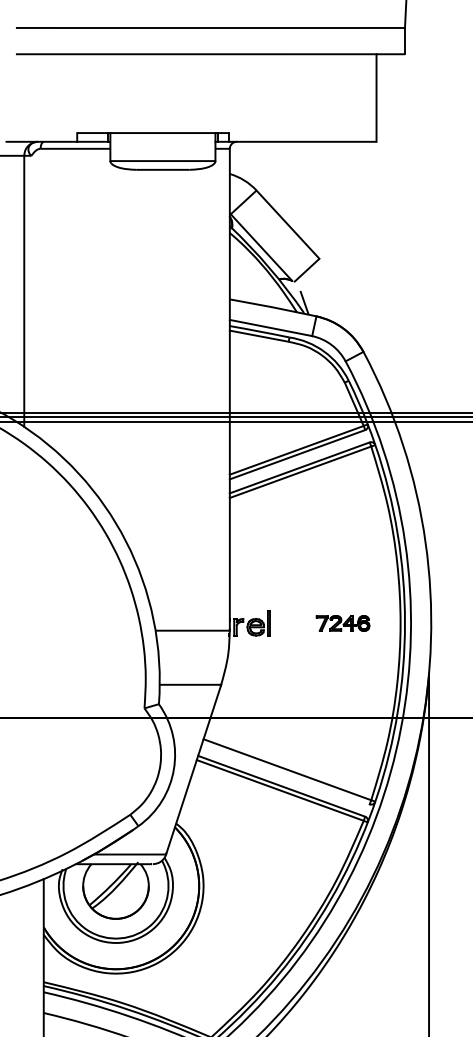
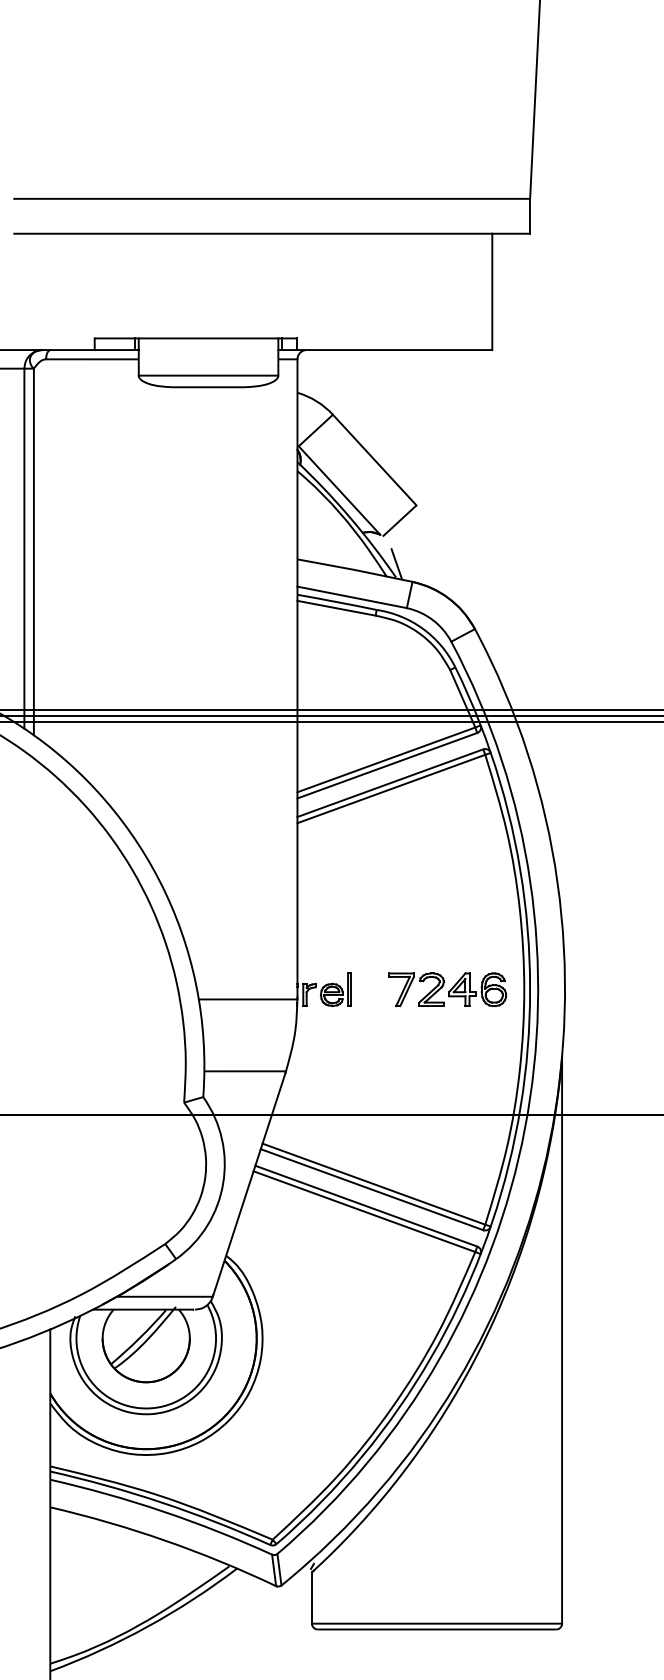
line: (31, 293) -> (33, 551), added
part: (342, 623) -> (447, 989), size x1.67
line: (285, 773) -> (371, 1189), added

